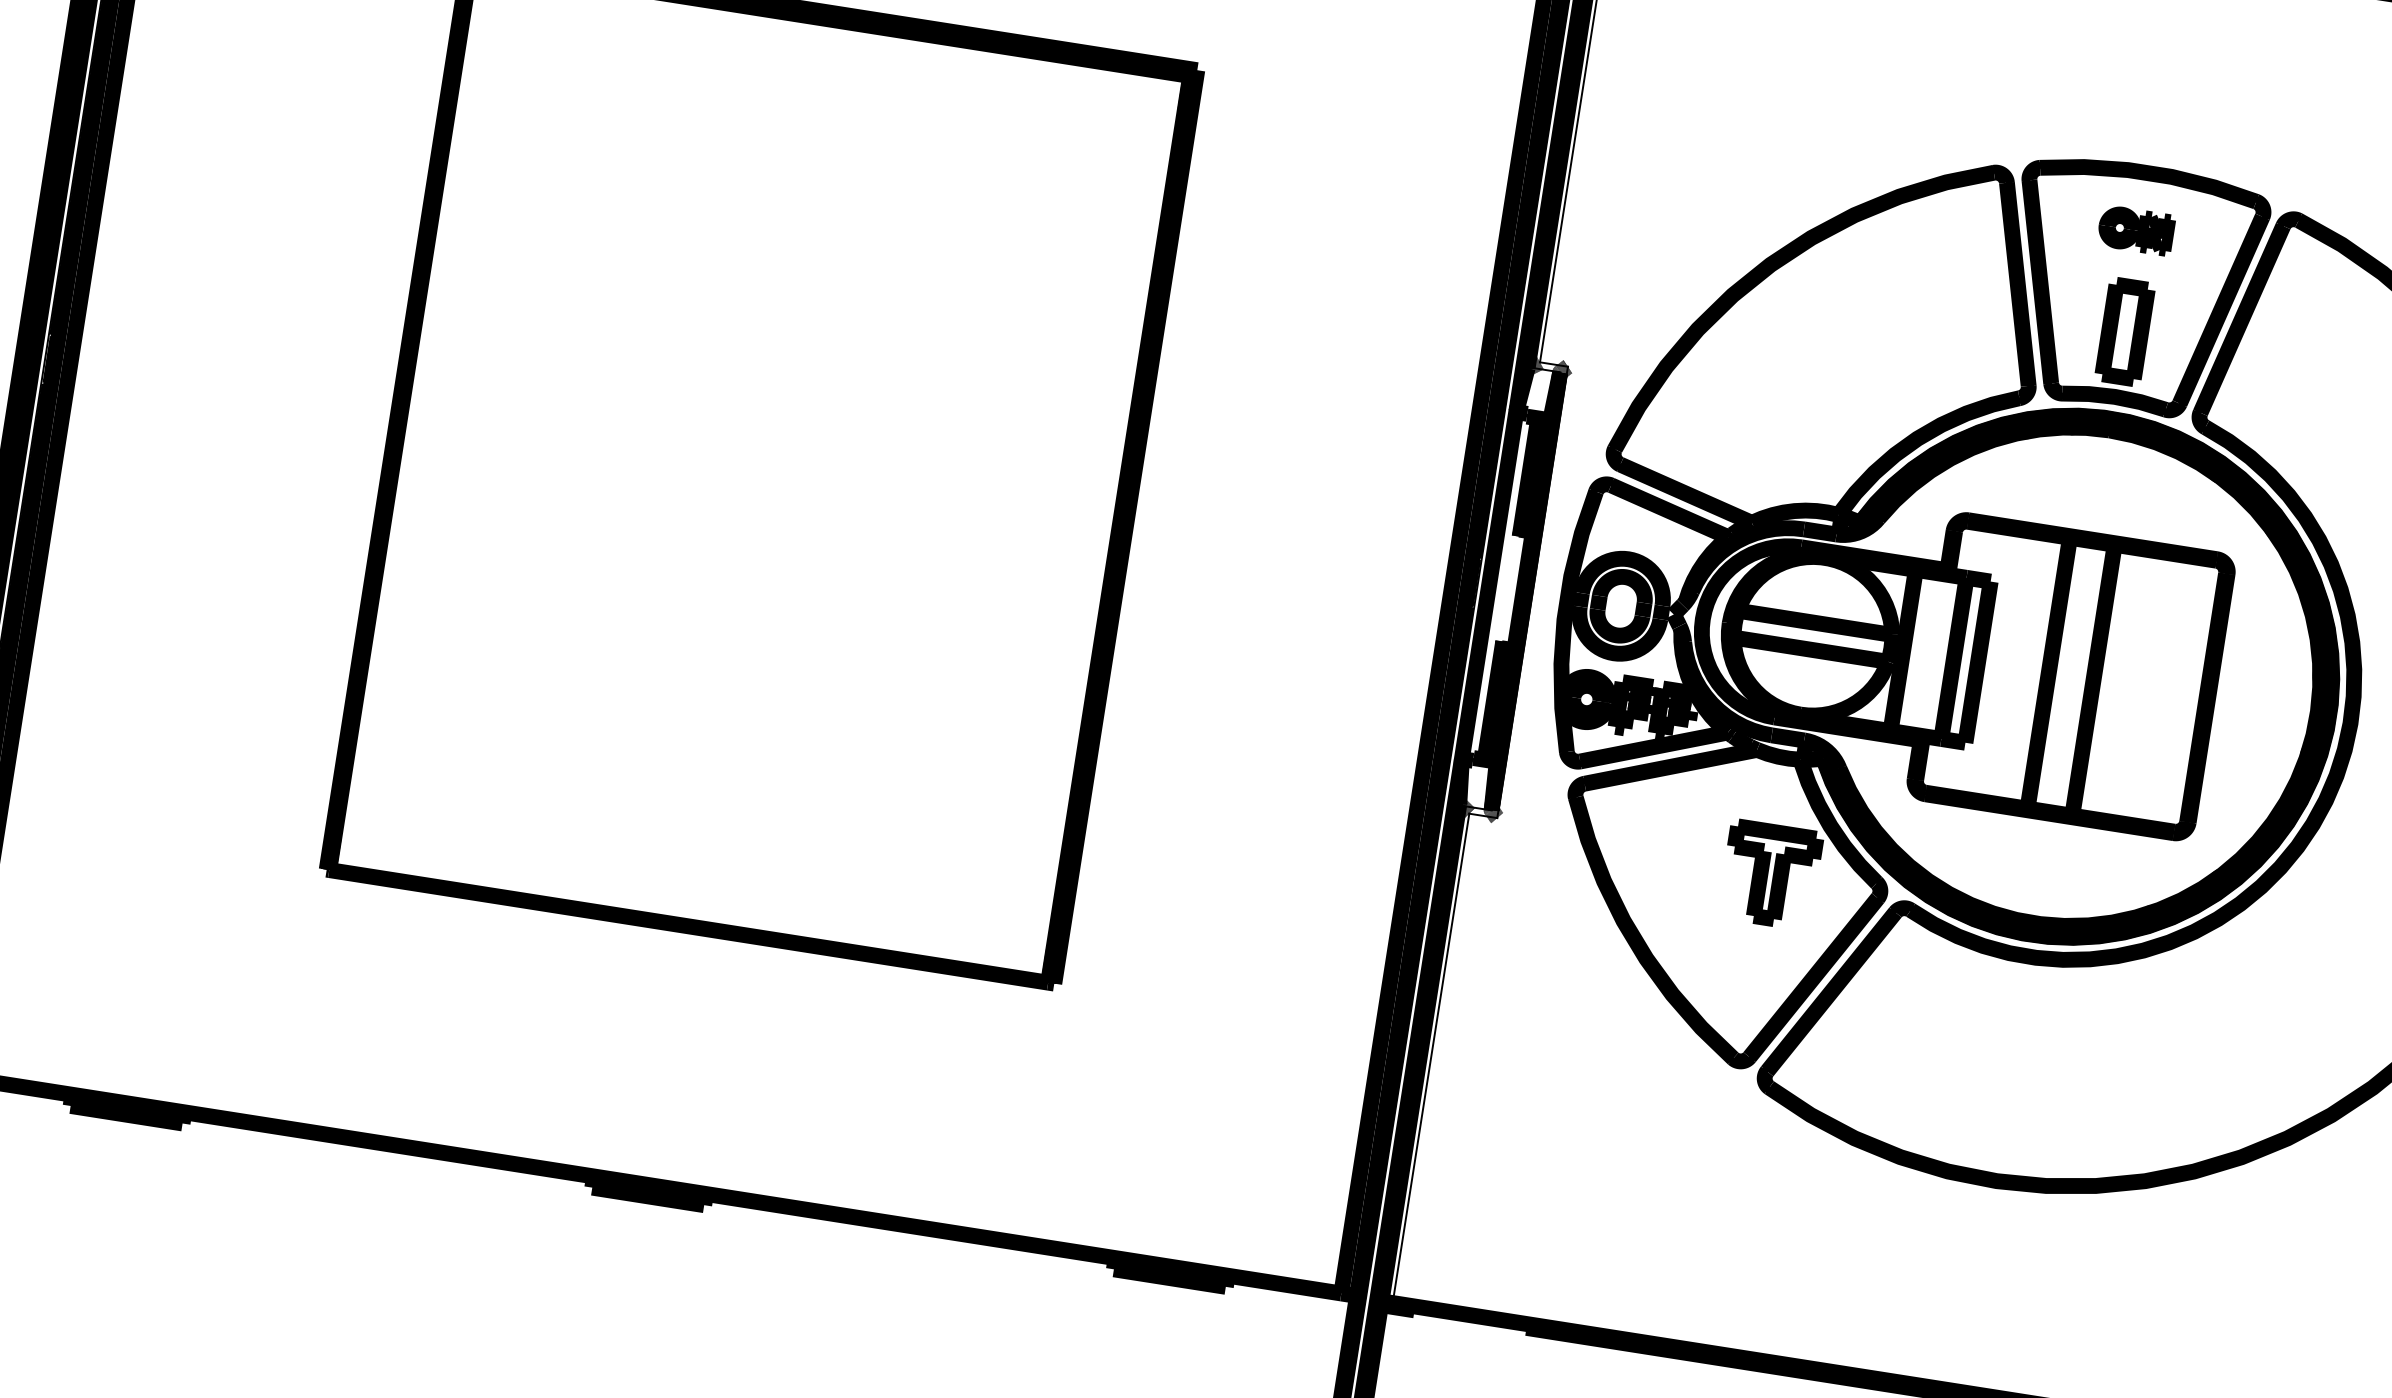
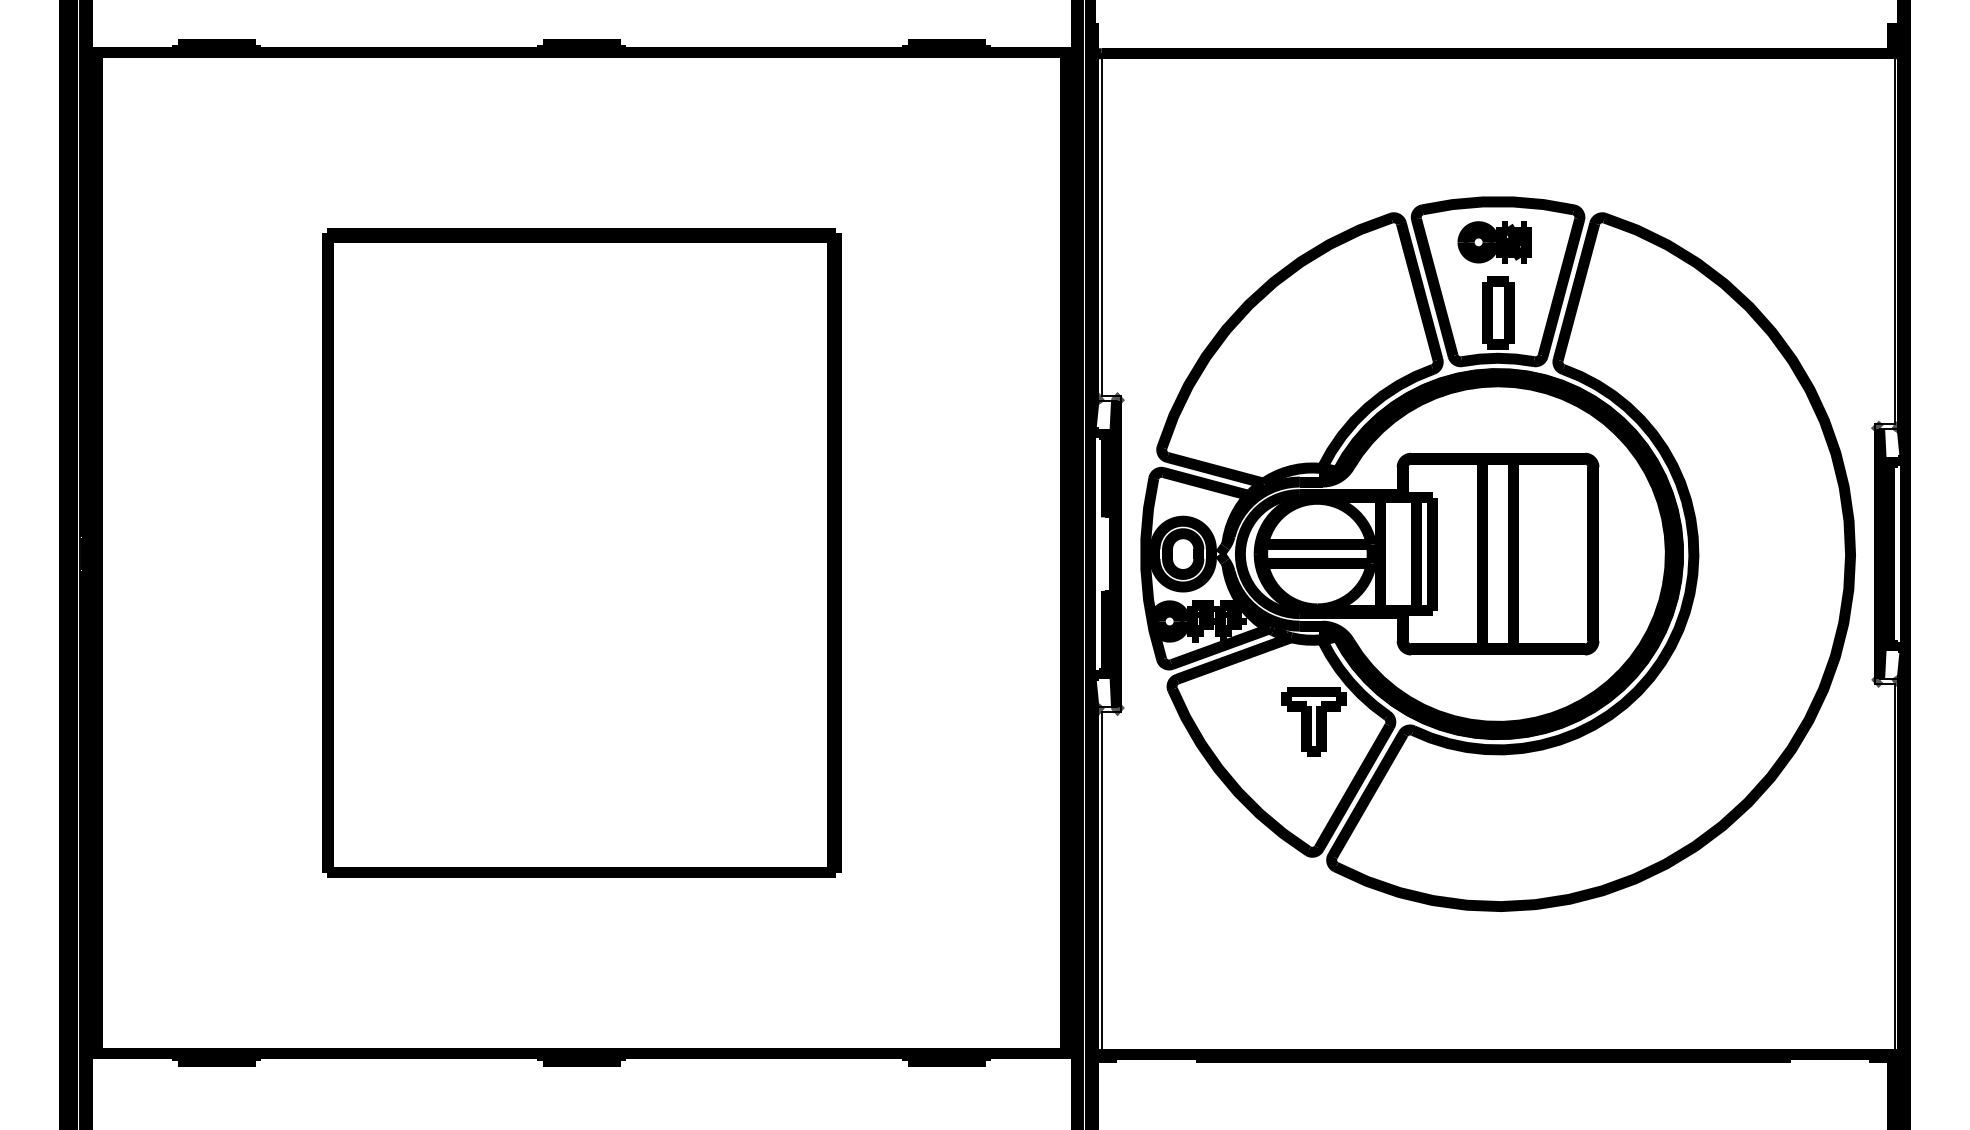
part: (2135, 230) -> (1494, 242), size x1.43

